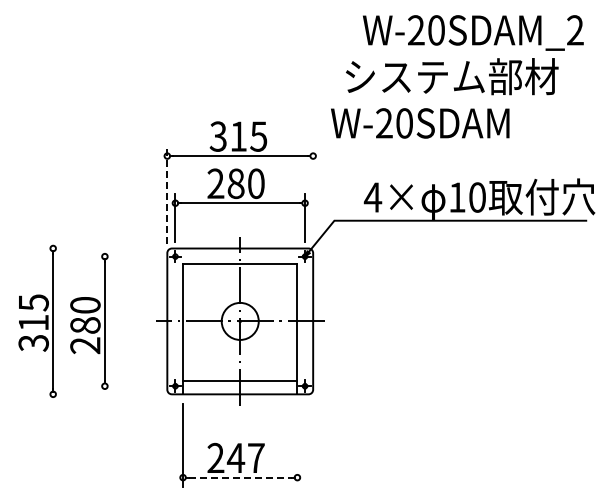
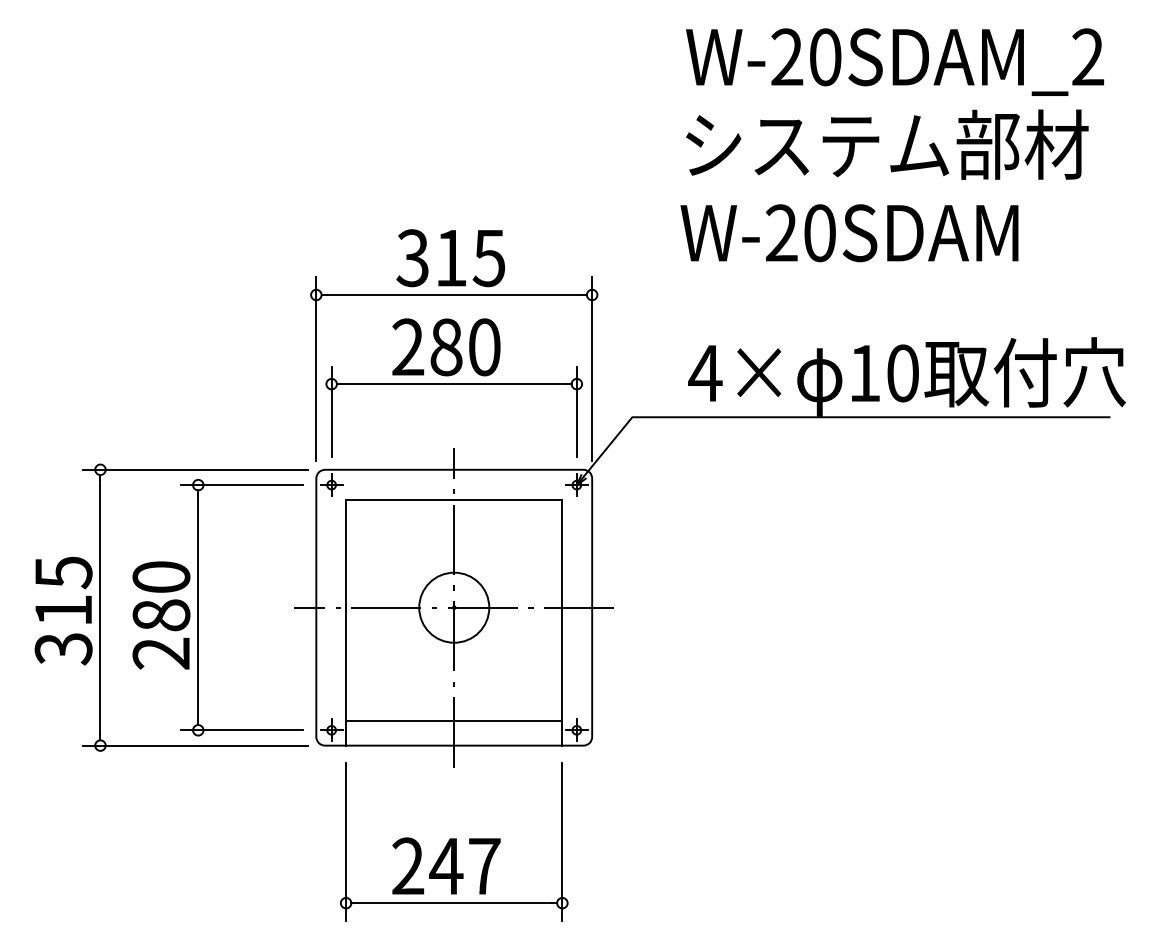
text: (452, 76) -> (887, 144), moved
text: (420, 123) -> (850, 233), moved
line: (313, 194) -> (592, 367), added
line: (167, 195) -> (316, 369), dashed -> solid
line: (102, 248) -> (193, 469), added
line: (127, 256) -> (240, 484), added
line: (127, 386) -> (240, 730), added
line: (102, 394) -> (193, 745), added
line: (297, 444) -> (562, 840), added
line: (240, 477) -> (454, 902), dashed -> solid

